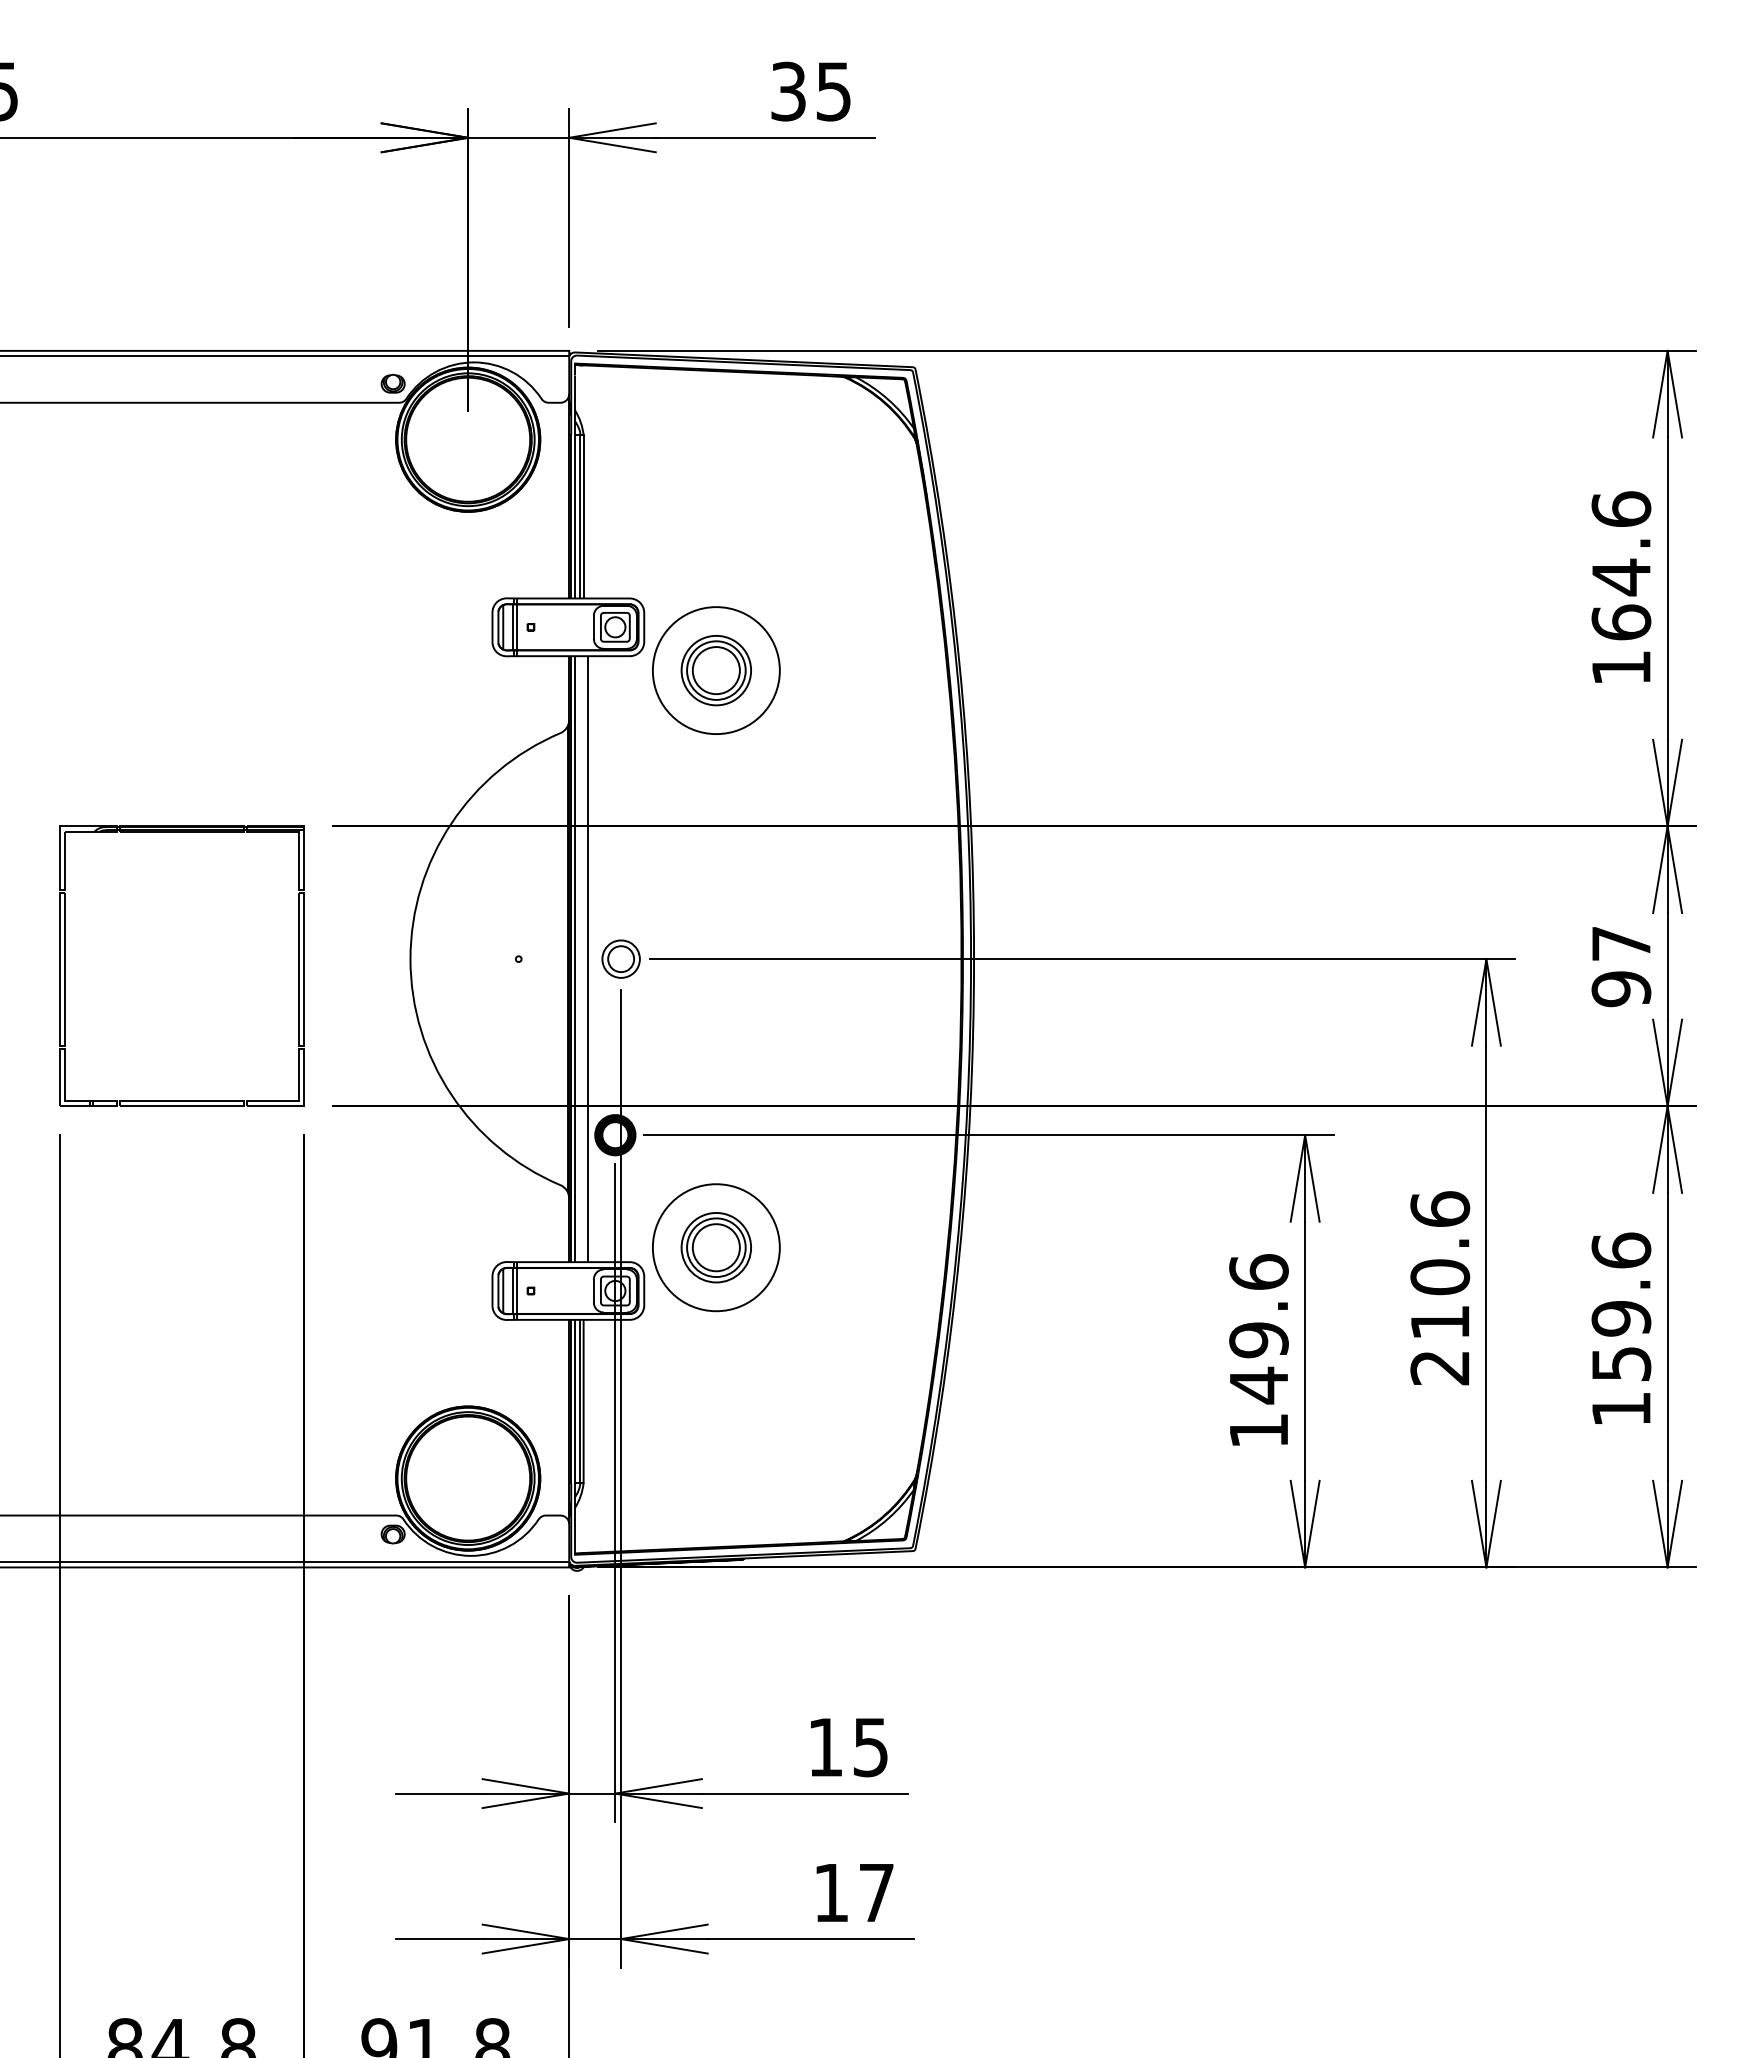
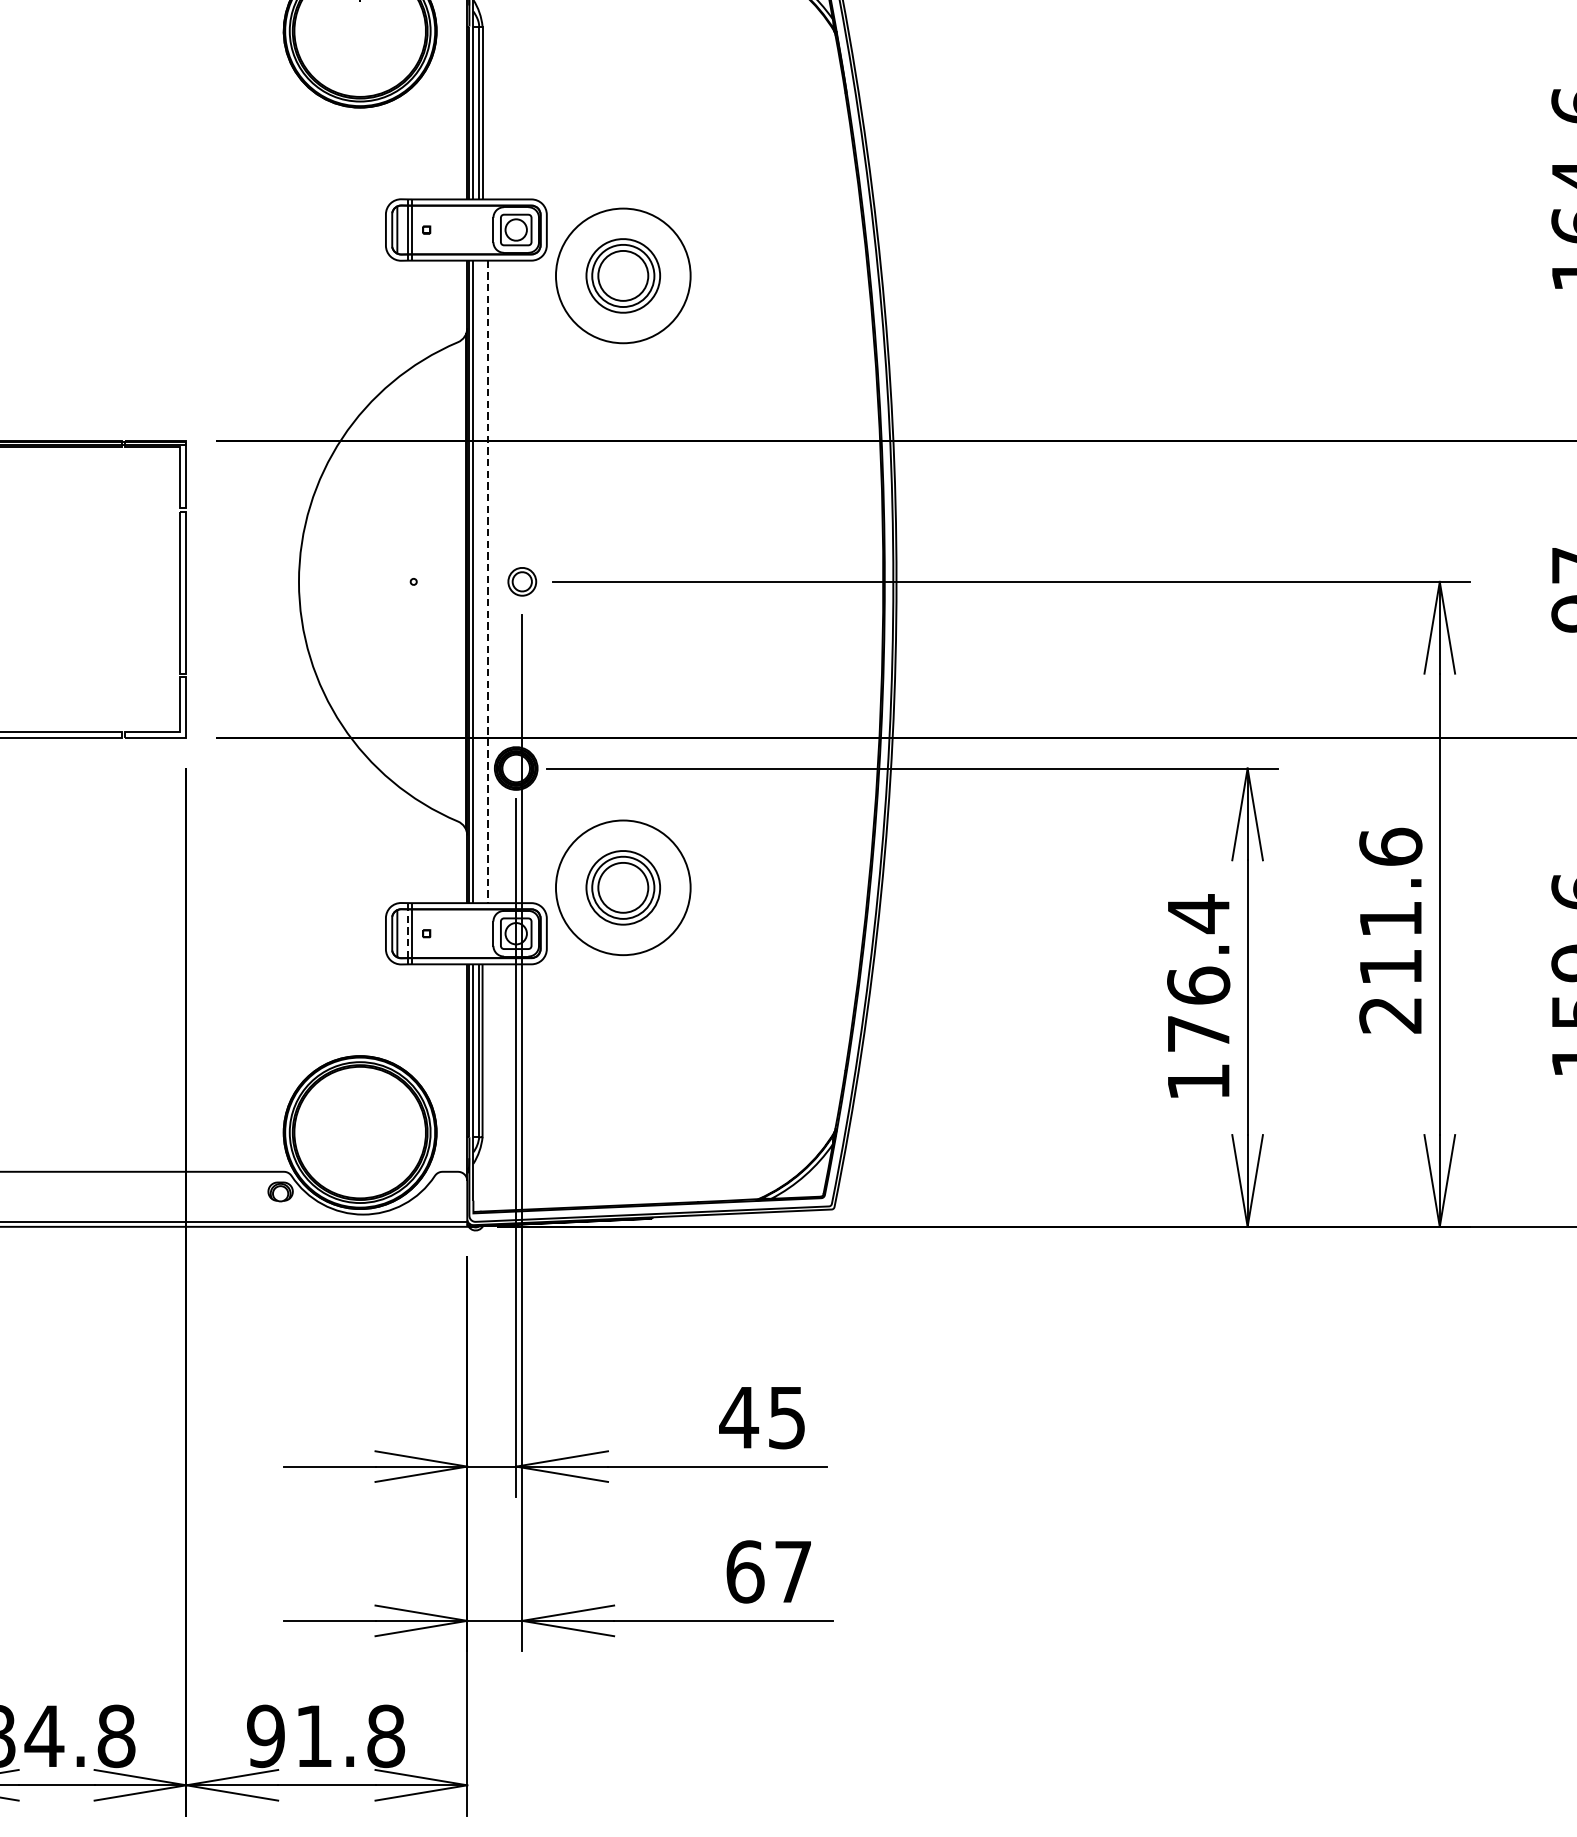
part: (620, 958) -> (521, 581), size x0.7
line: (588, 959) -> (487, 582), solid -> dashed
text: (1440, 1277) -> (1391, 919), 210.6 -> 211.6
line: (512, 1291) -> (407, 934), solid -> dashed
text: (1258, 1328) -> (1198, 973), 149.6 -> 176.4
text: (825, 1747) -> (739, 1417), 15 -> 45
text: (831, 1892) -> (745, 1571), 17 -> 67

